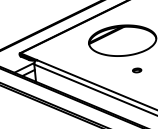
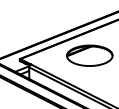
part: (136, 70) -> (97, 76), removed

